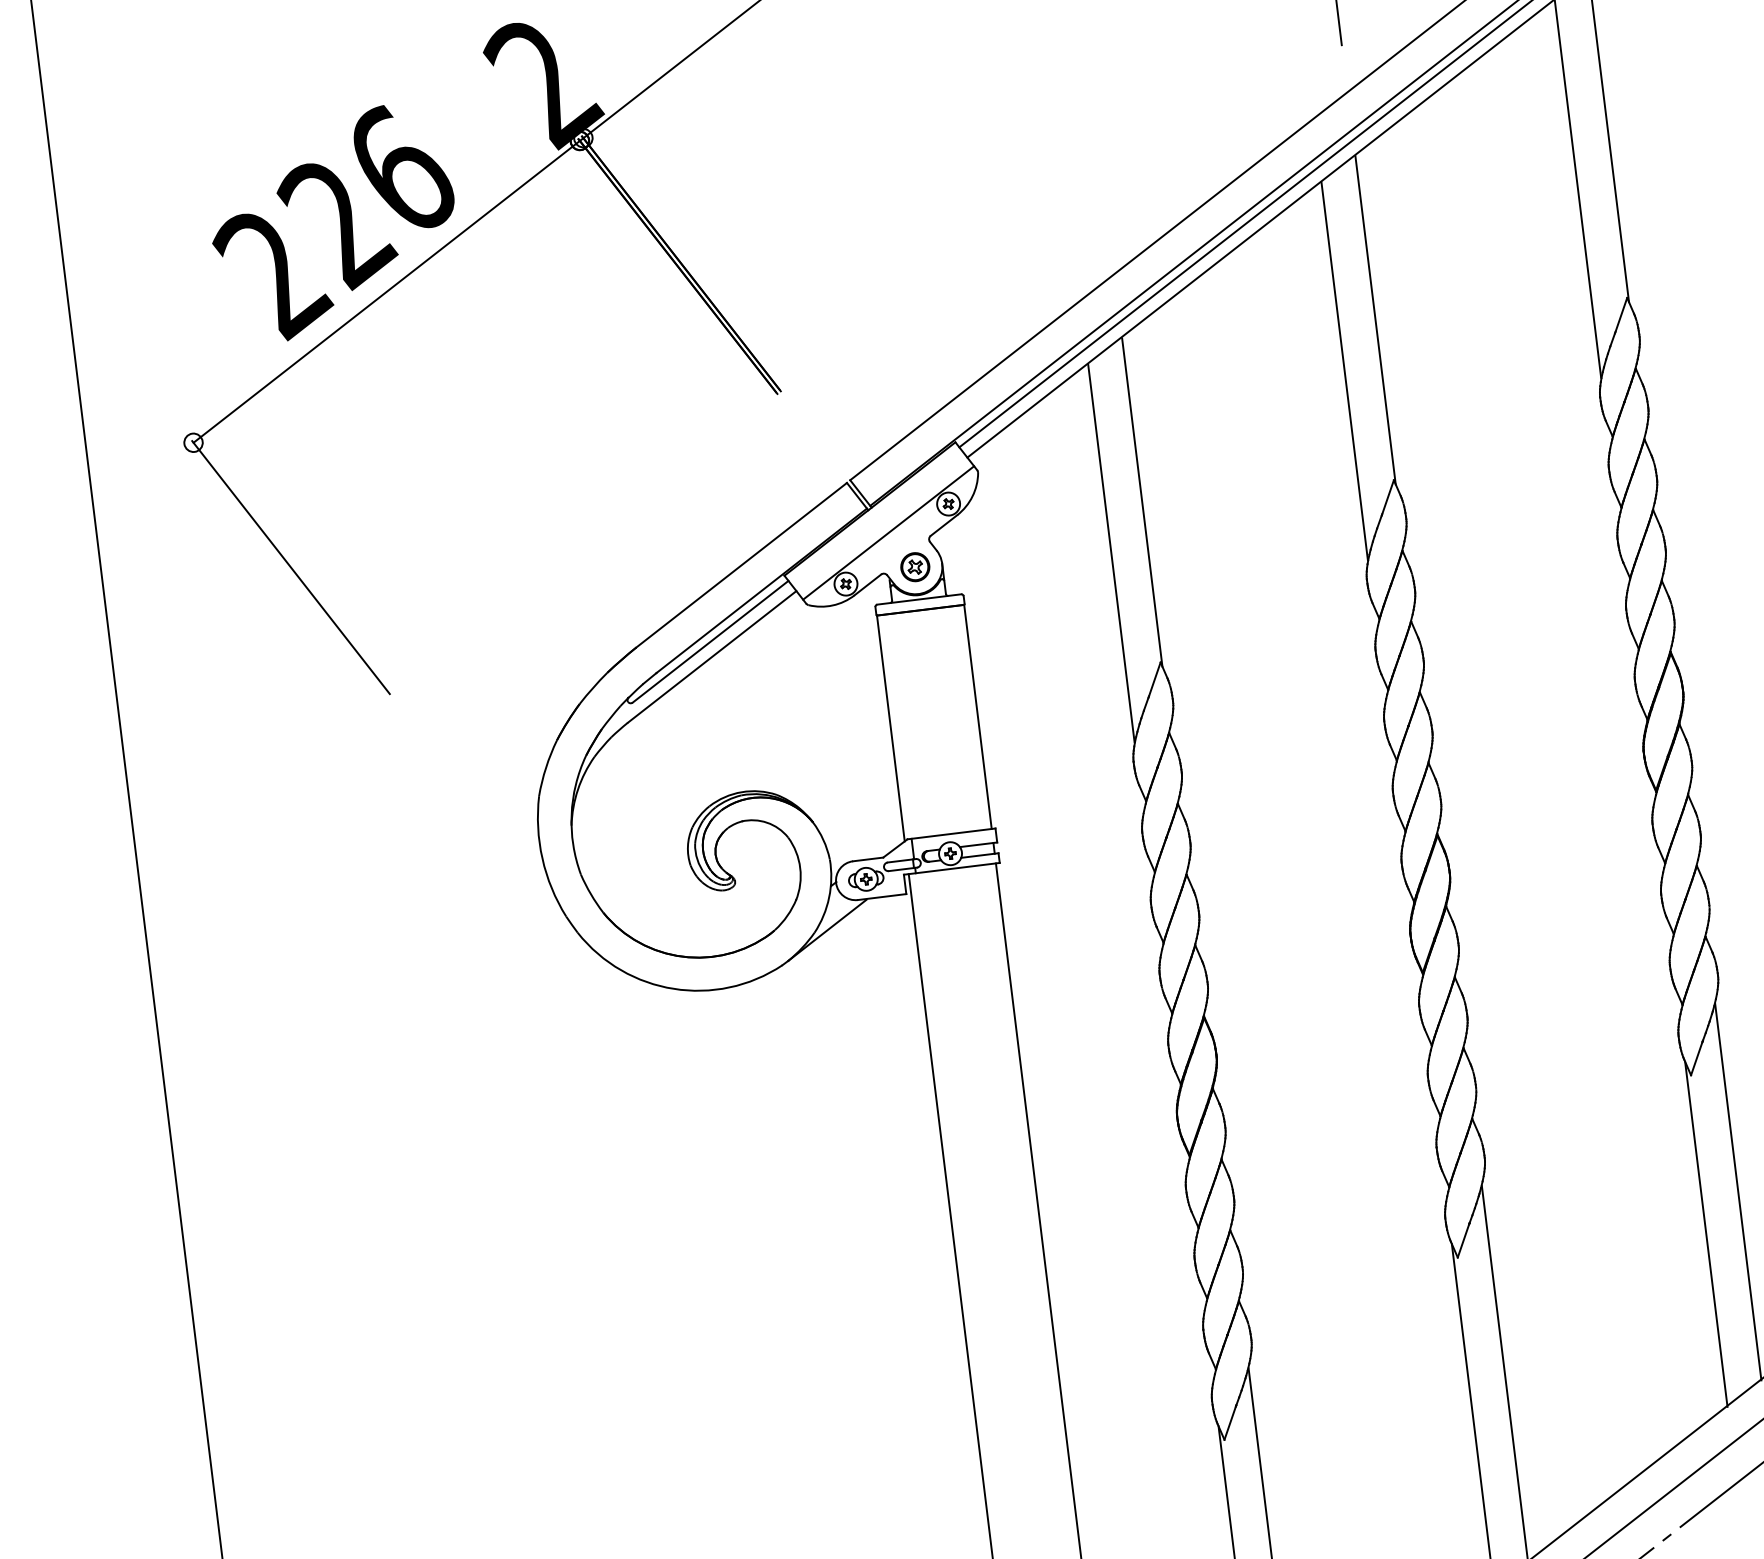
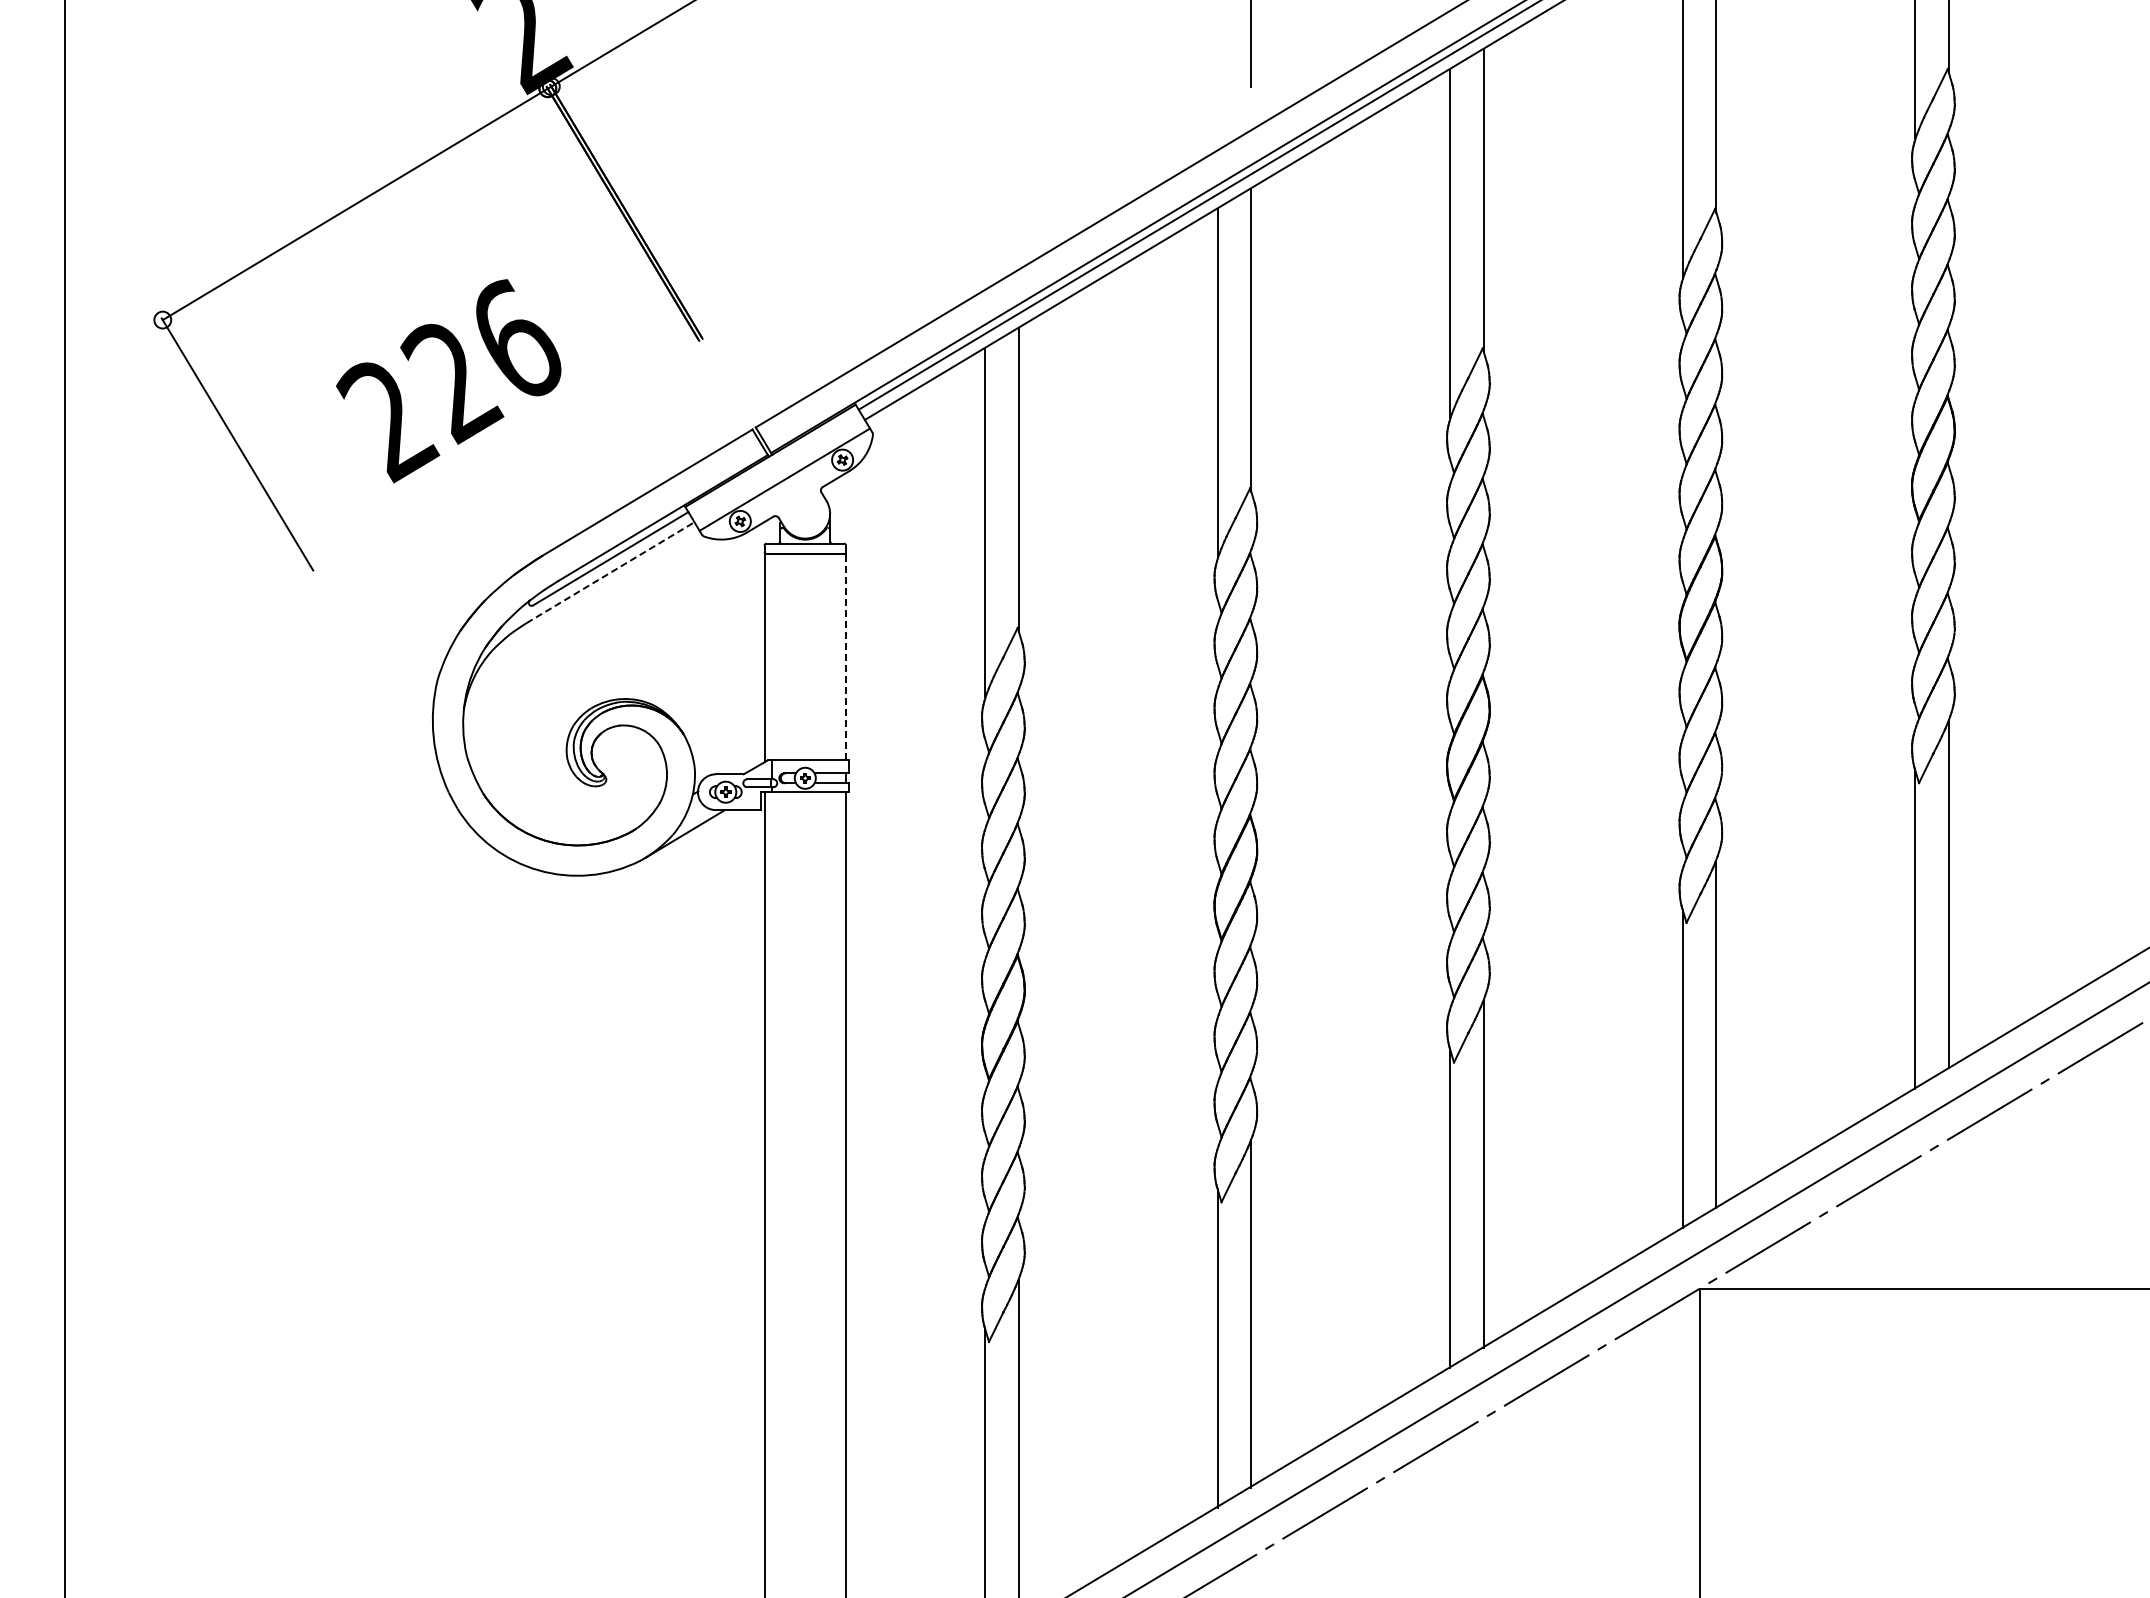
text: (333, 223) -> (448, 381), moved
part: (915, 566) -> (805, 513), removed
line: (712, 656) -> (610, 572), solid -> dashed
line: (977, 716) -> (845, 656), solid -> dashed

